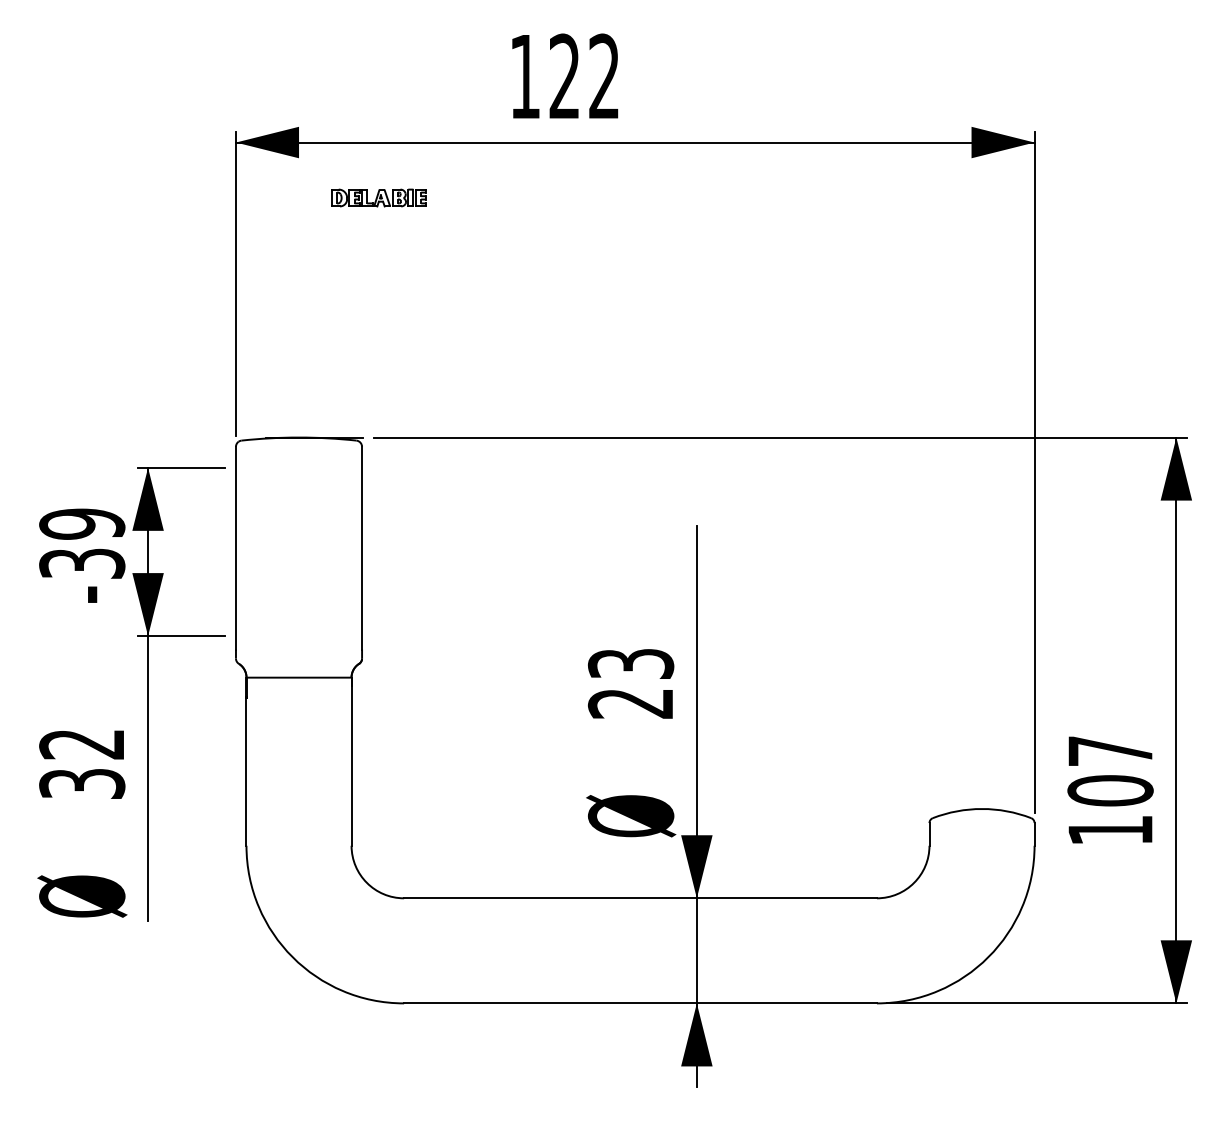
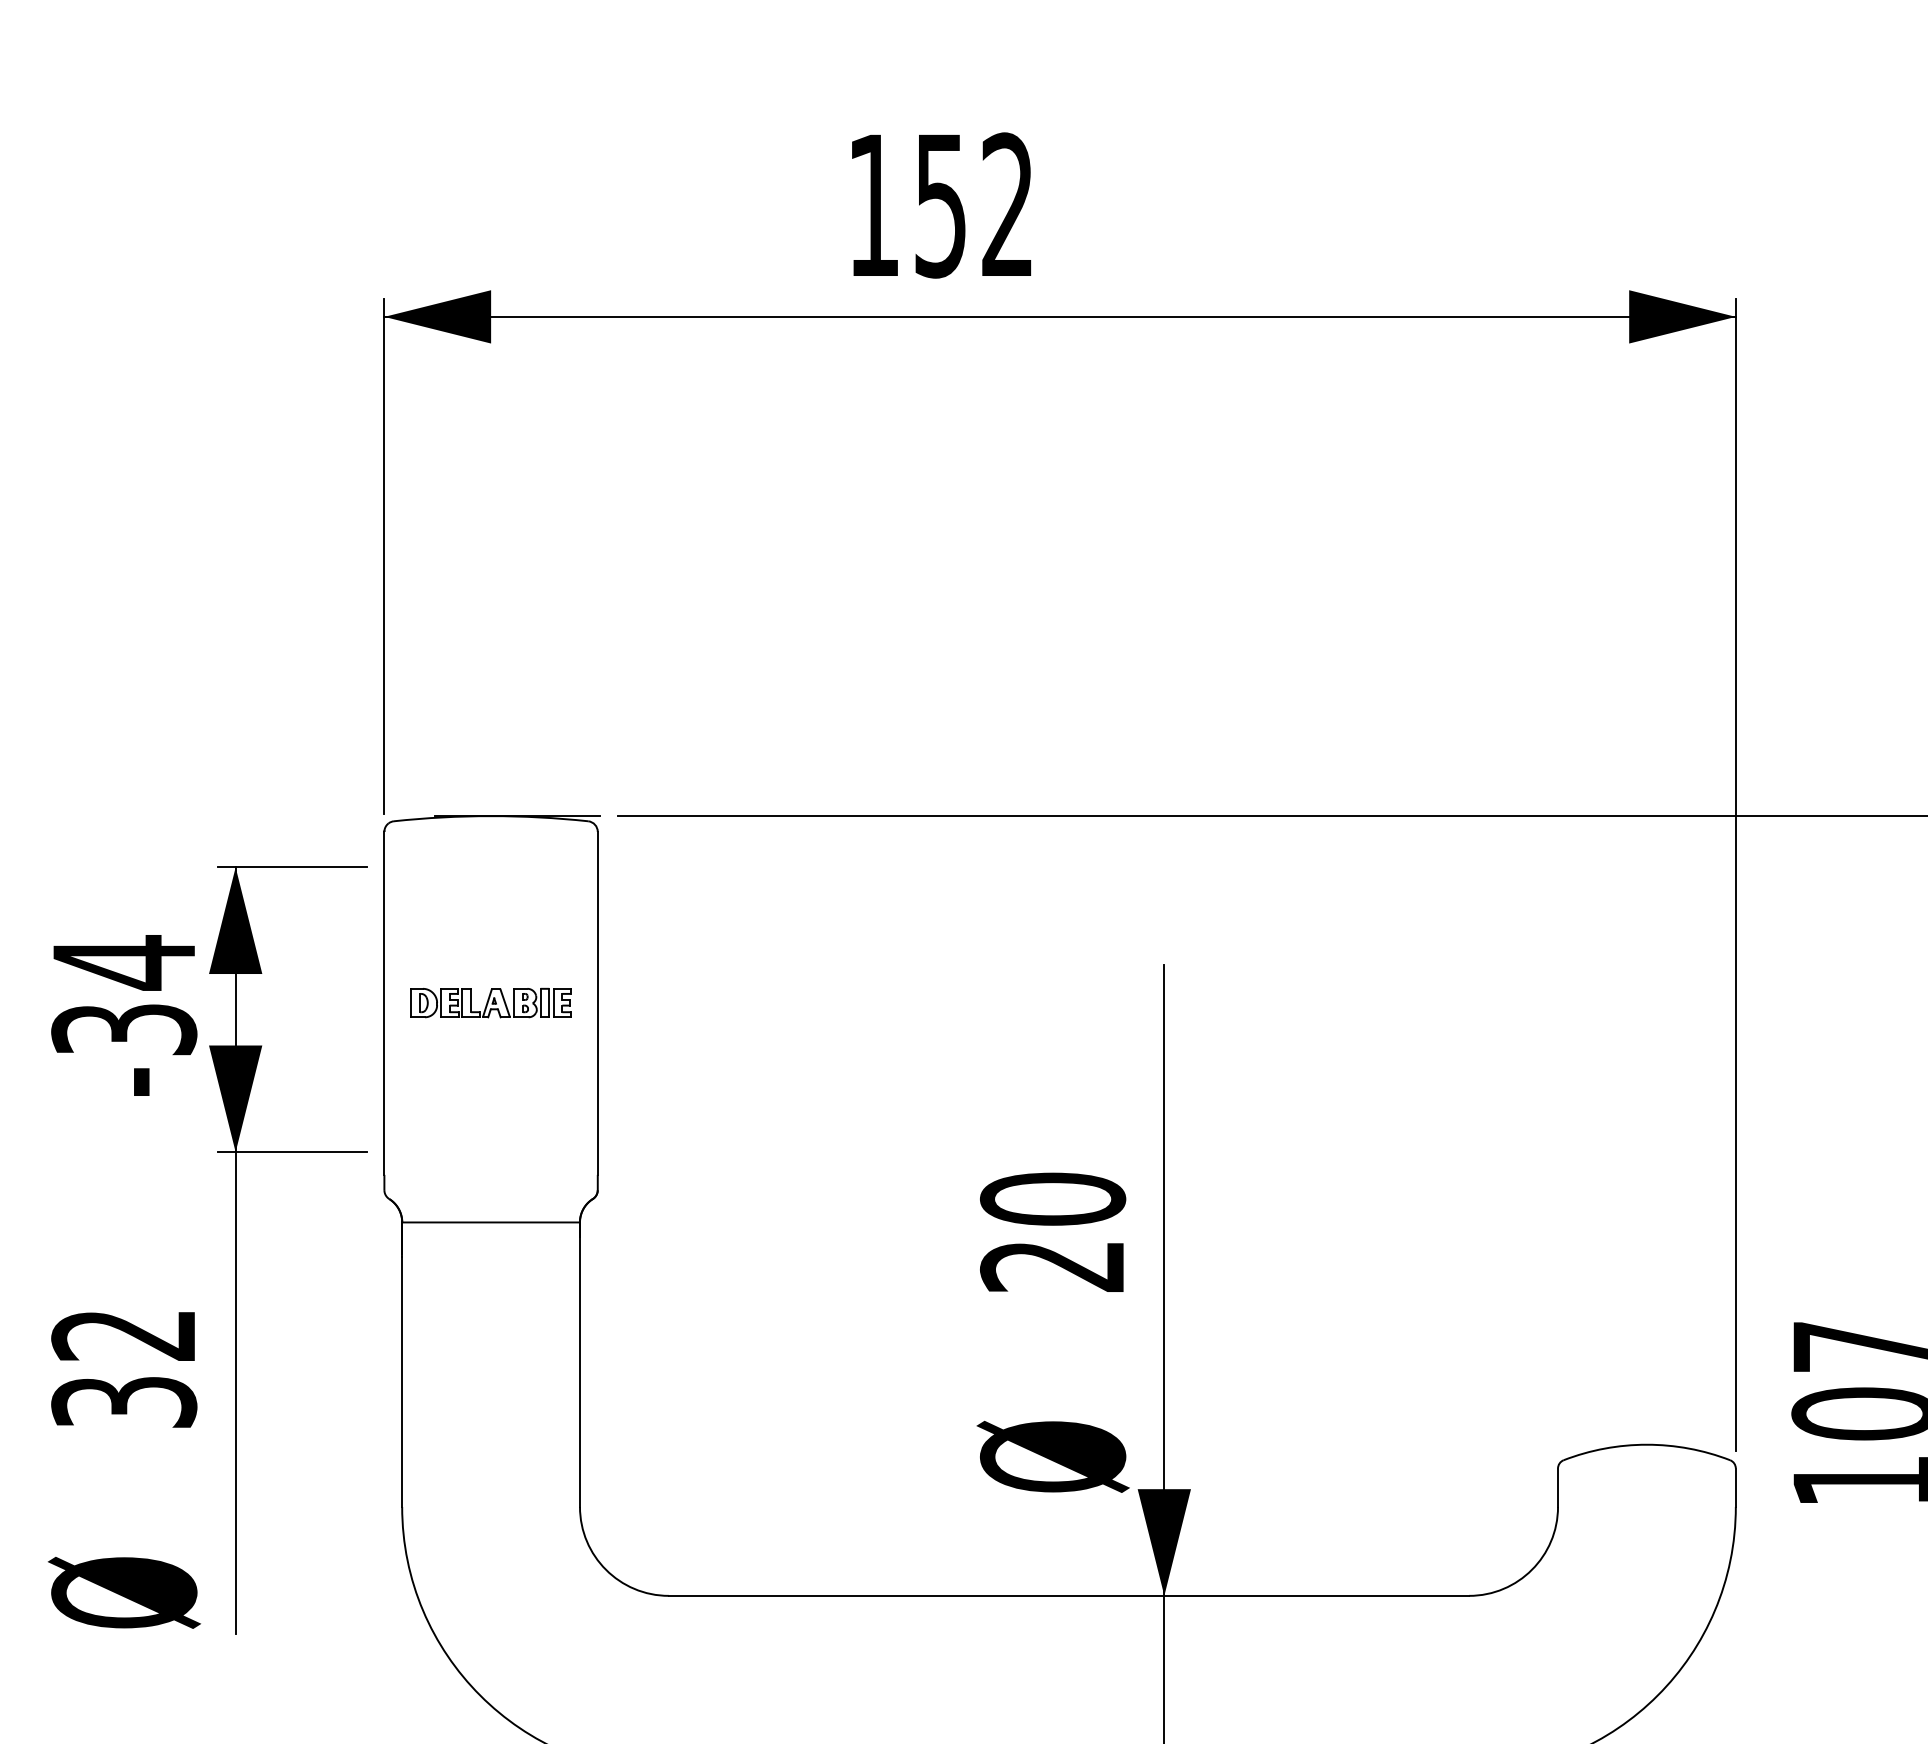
text: (564, 76) -> (940, 205), 122 -> 152
part: (378, 197) -> (490, 1002), moved
text: (82, 523) -> (124, 961), -39 -> -34
text: (630, 663) -> (1052, 1198), 23 -> 20

